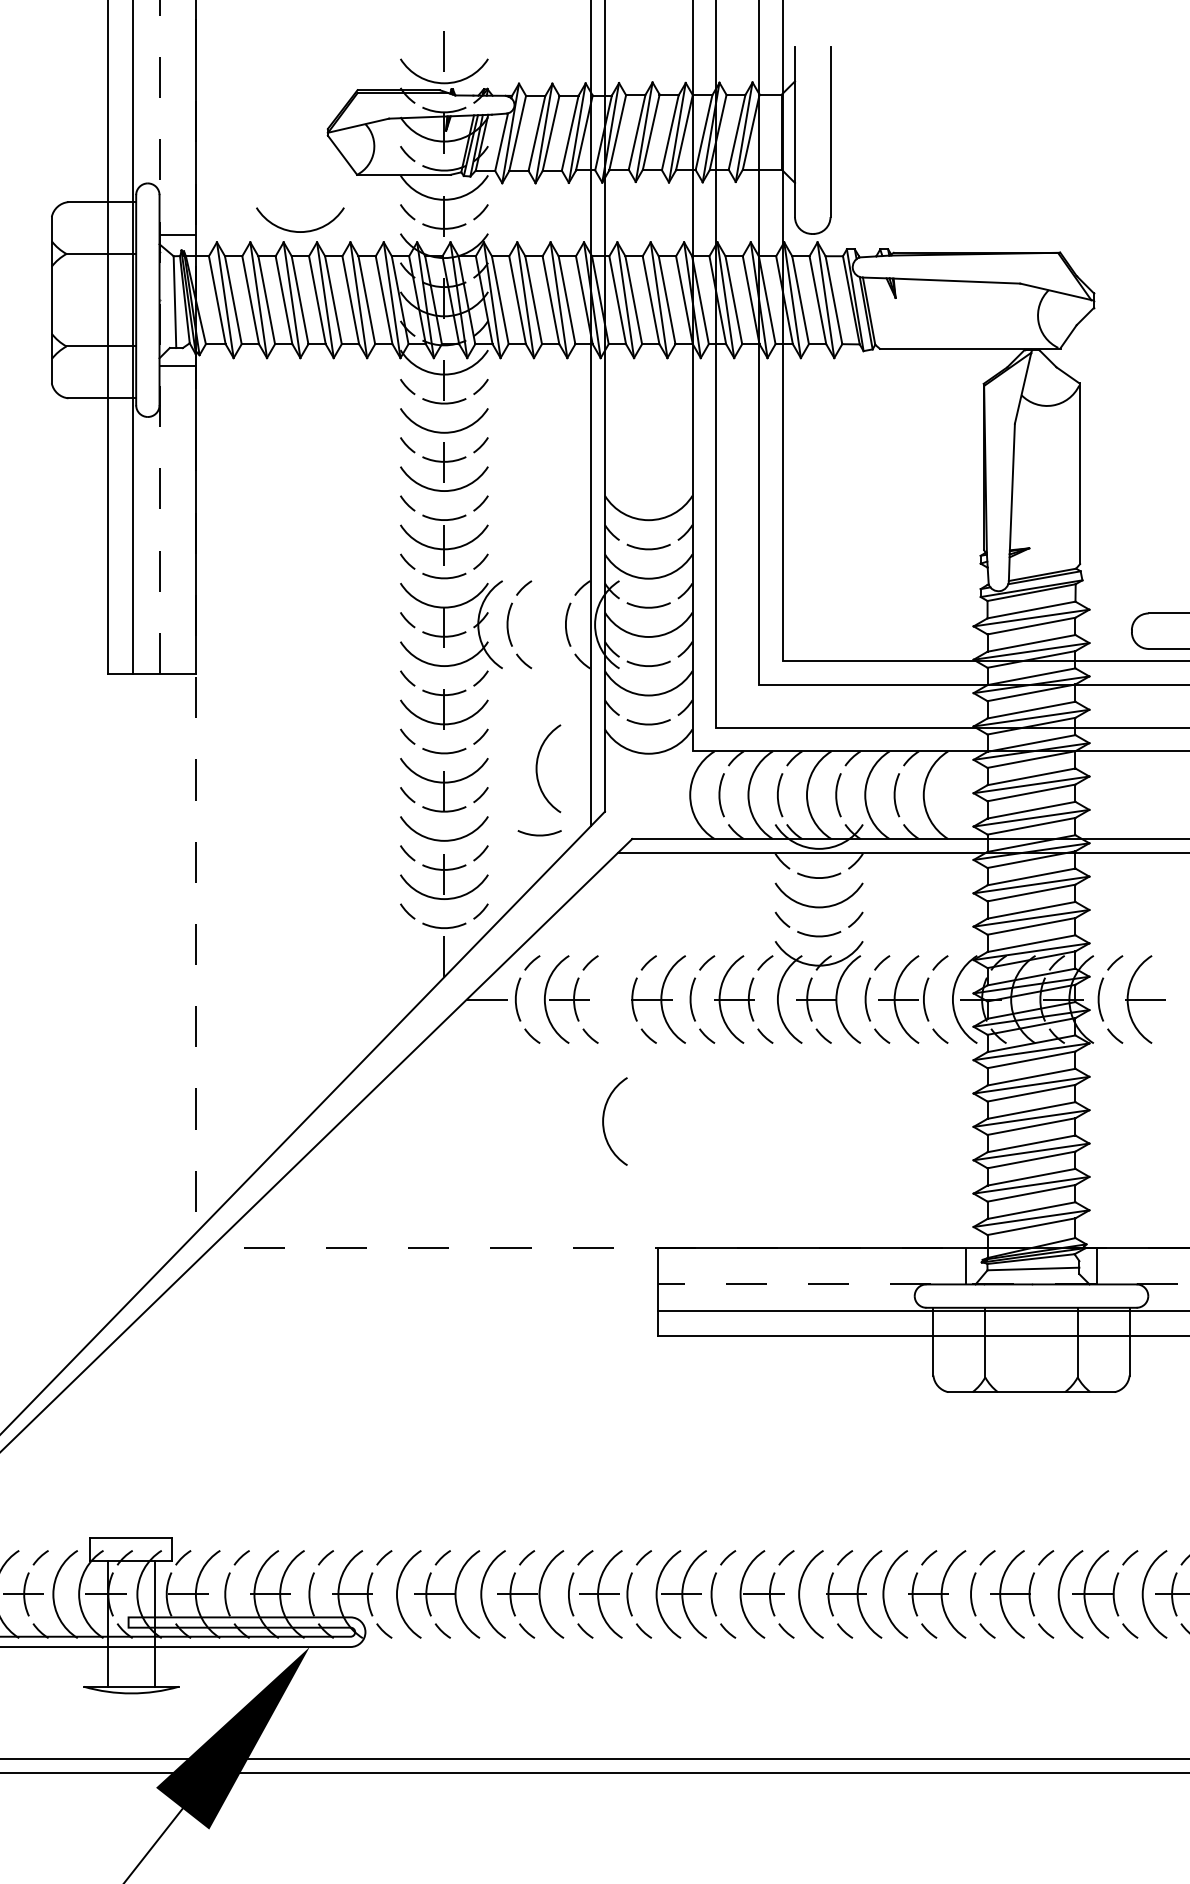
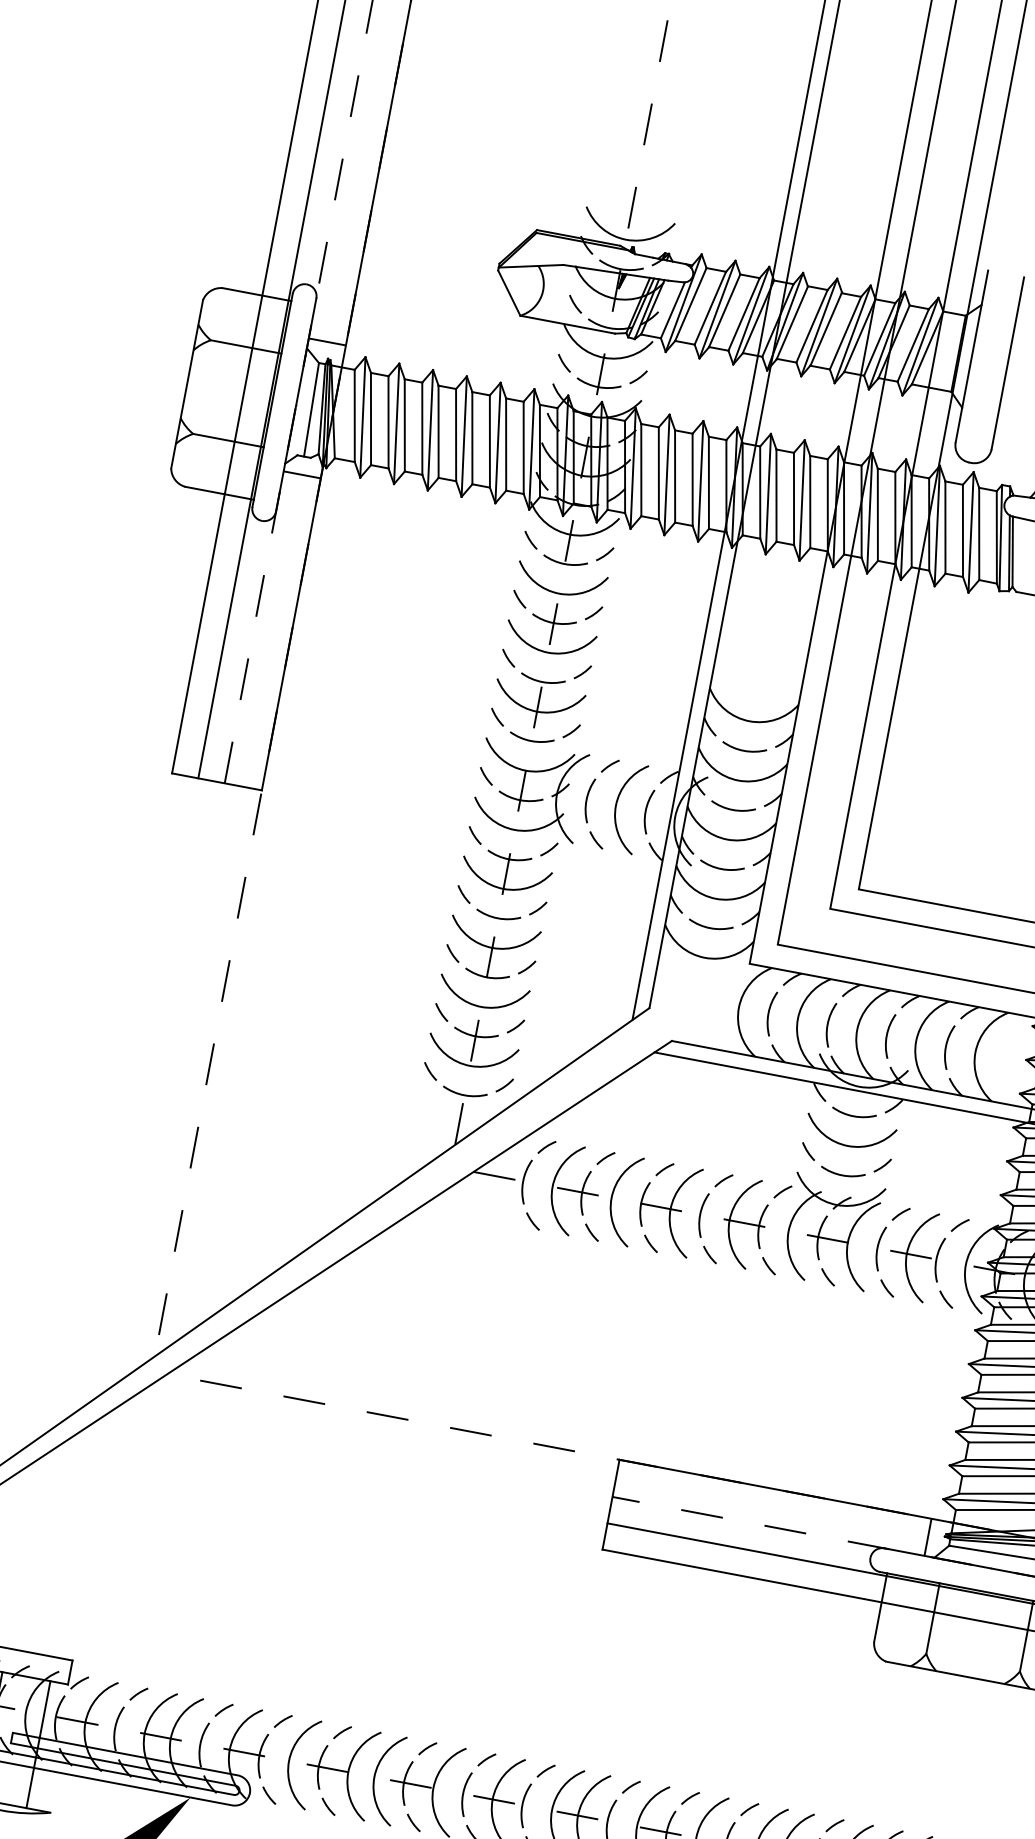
arc: (300, 231) -> (452, 362), removed
arc: (537, 768) -> (616, 805), moved
arc: (539, 834) -> (578, 1018), removed
arc: (604, 1118) -> (613, 1195), moved

